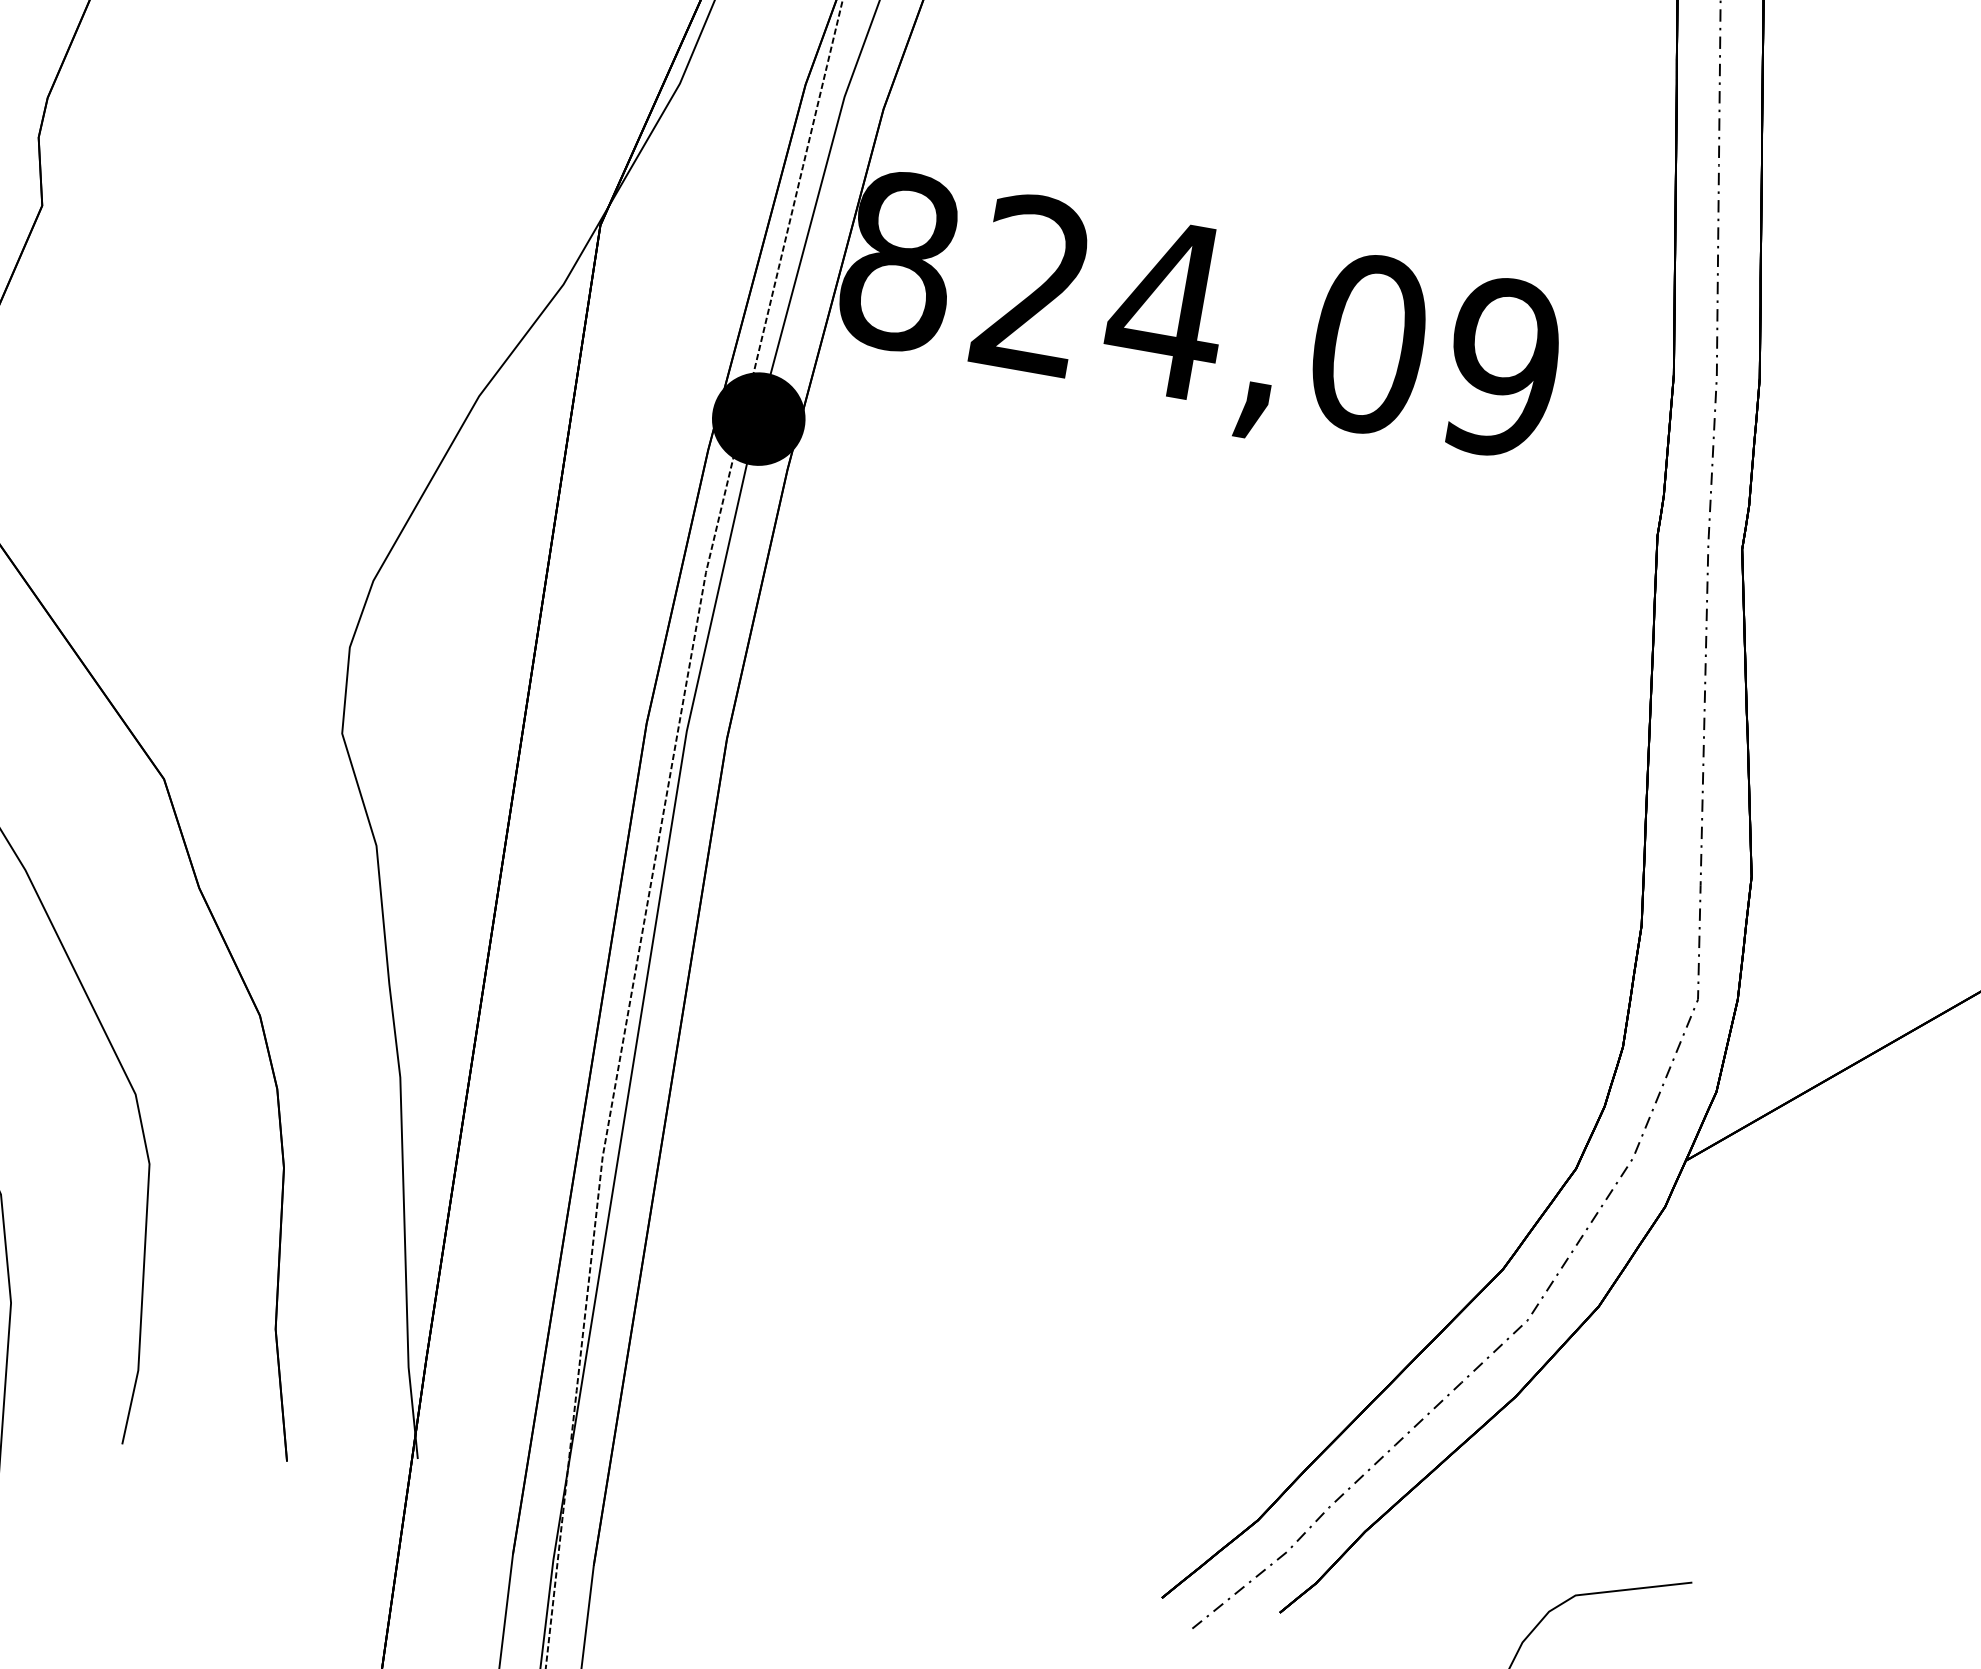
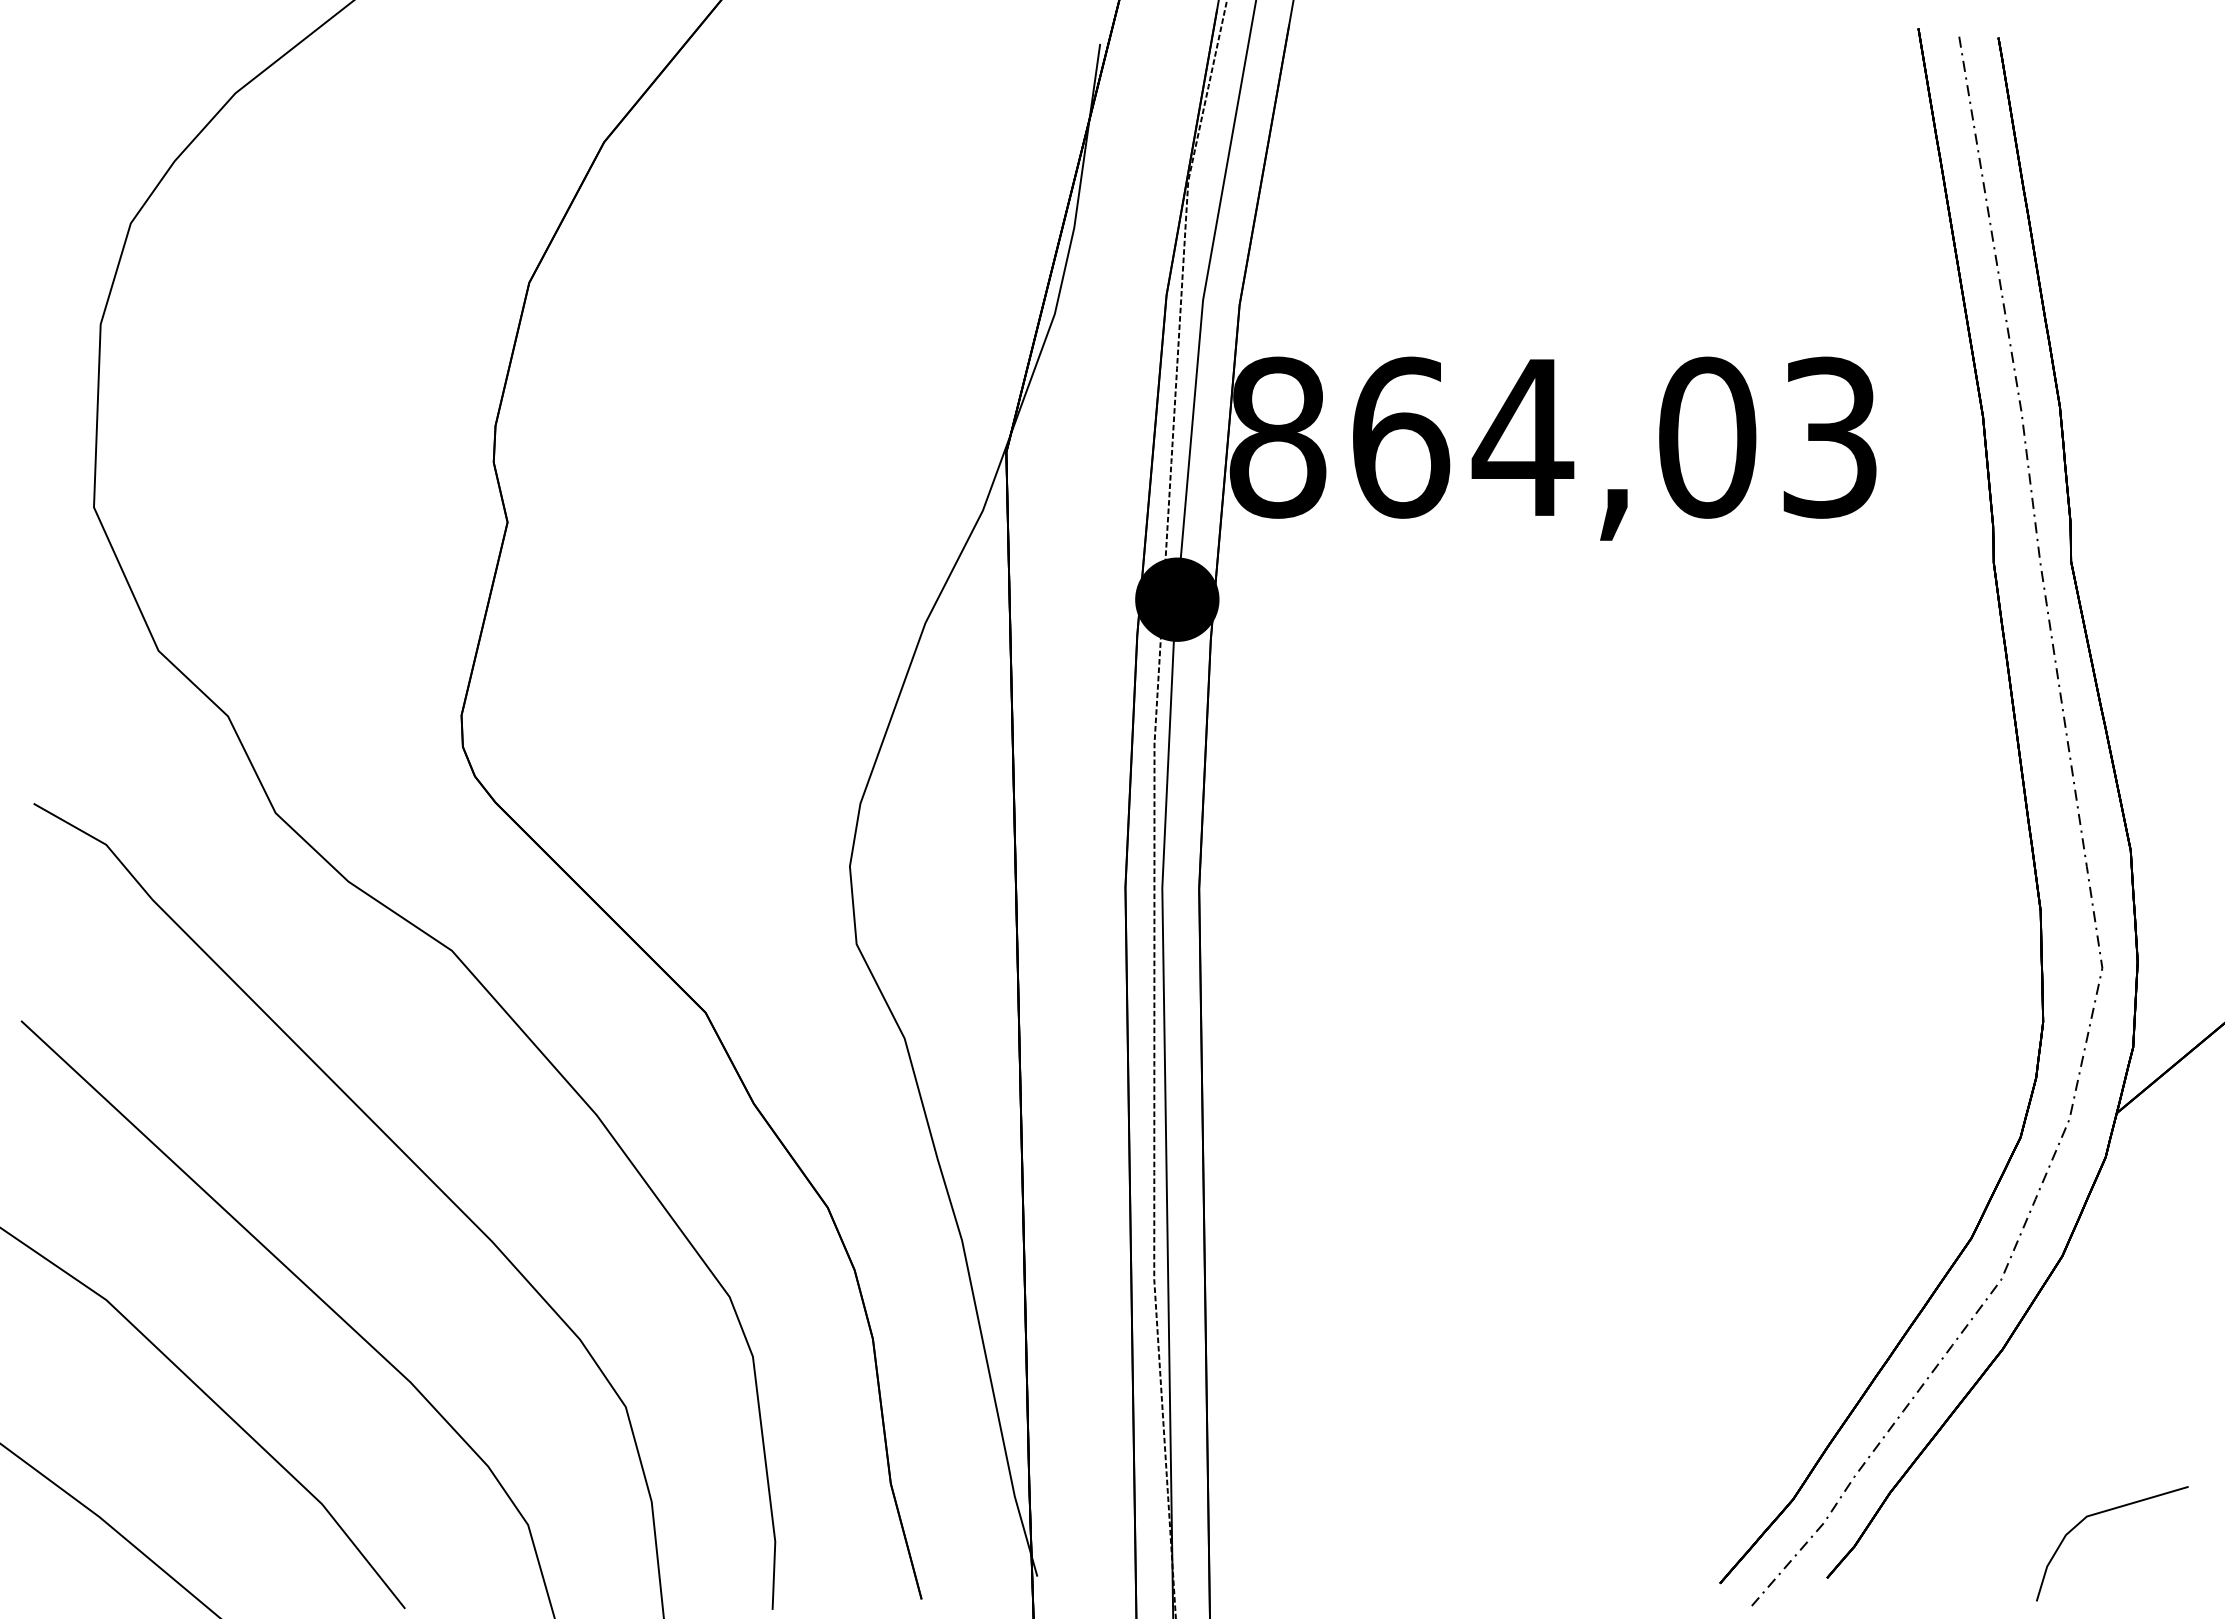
text: (1268, 326) -> (1615, 437), 824,09 -> 864,03

